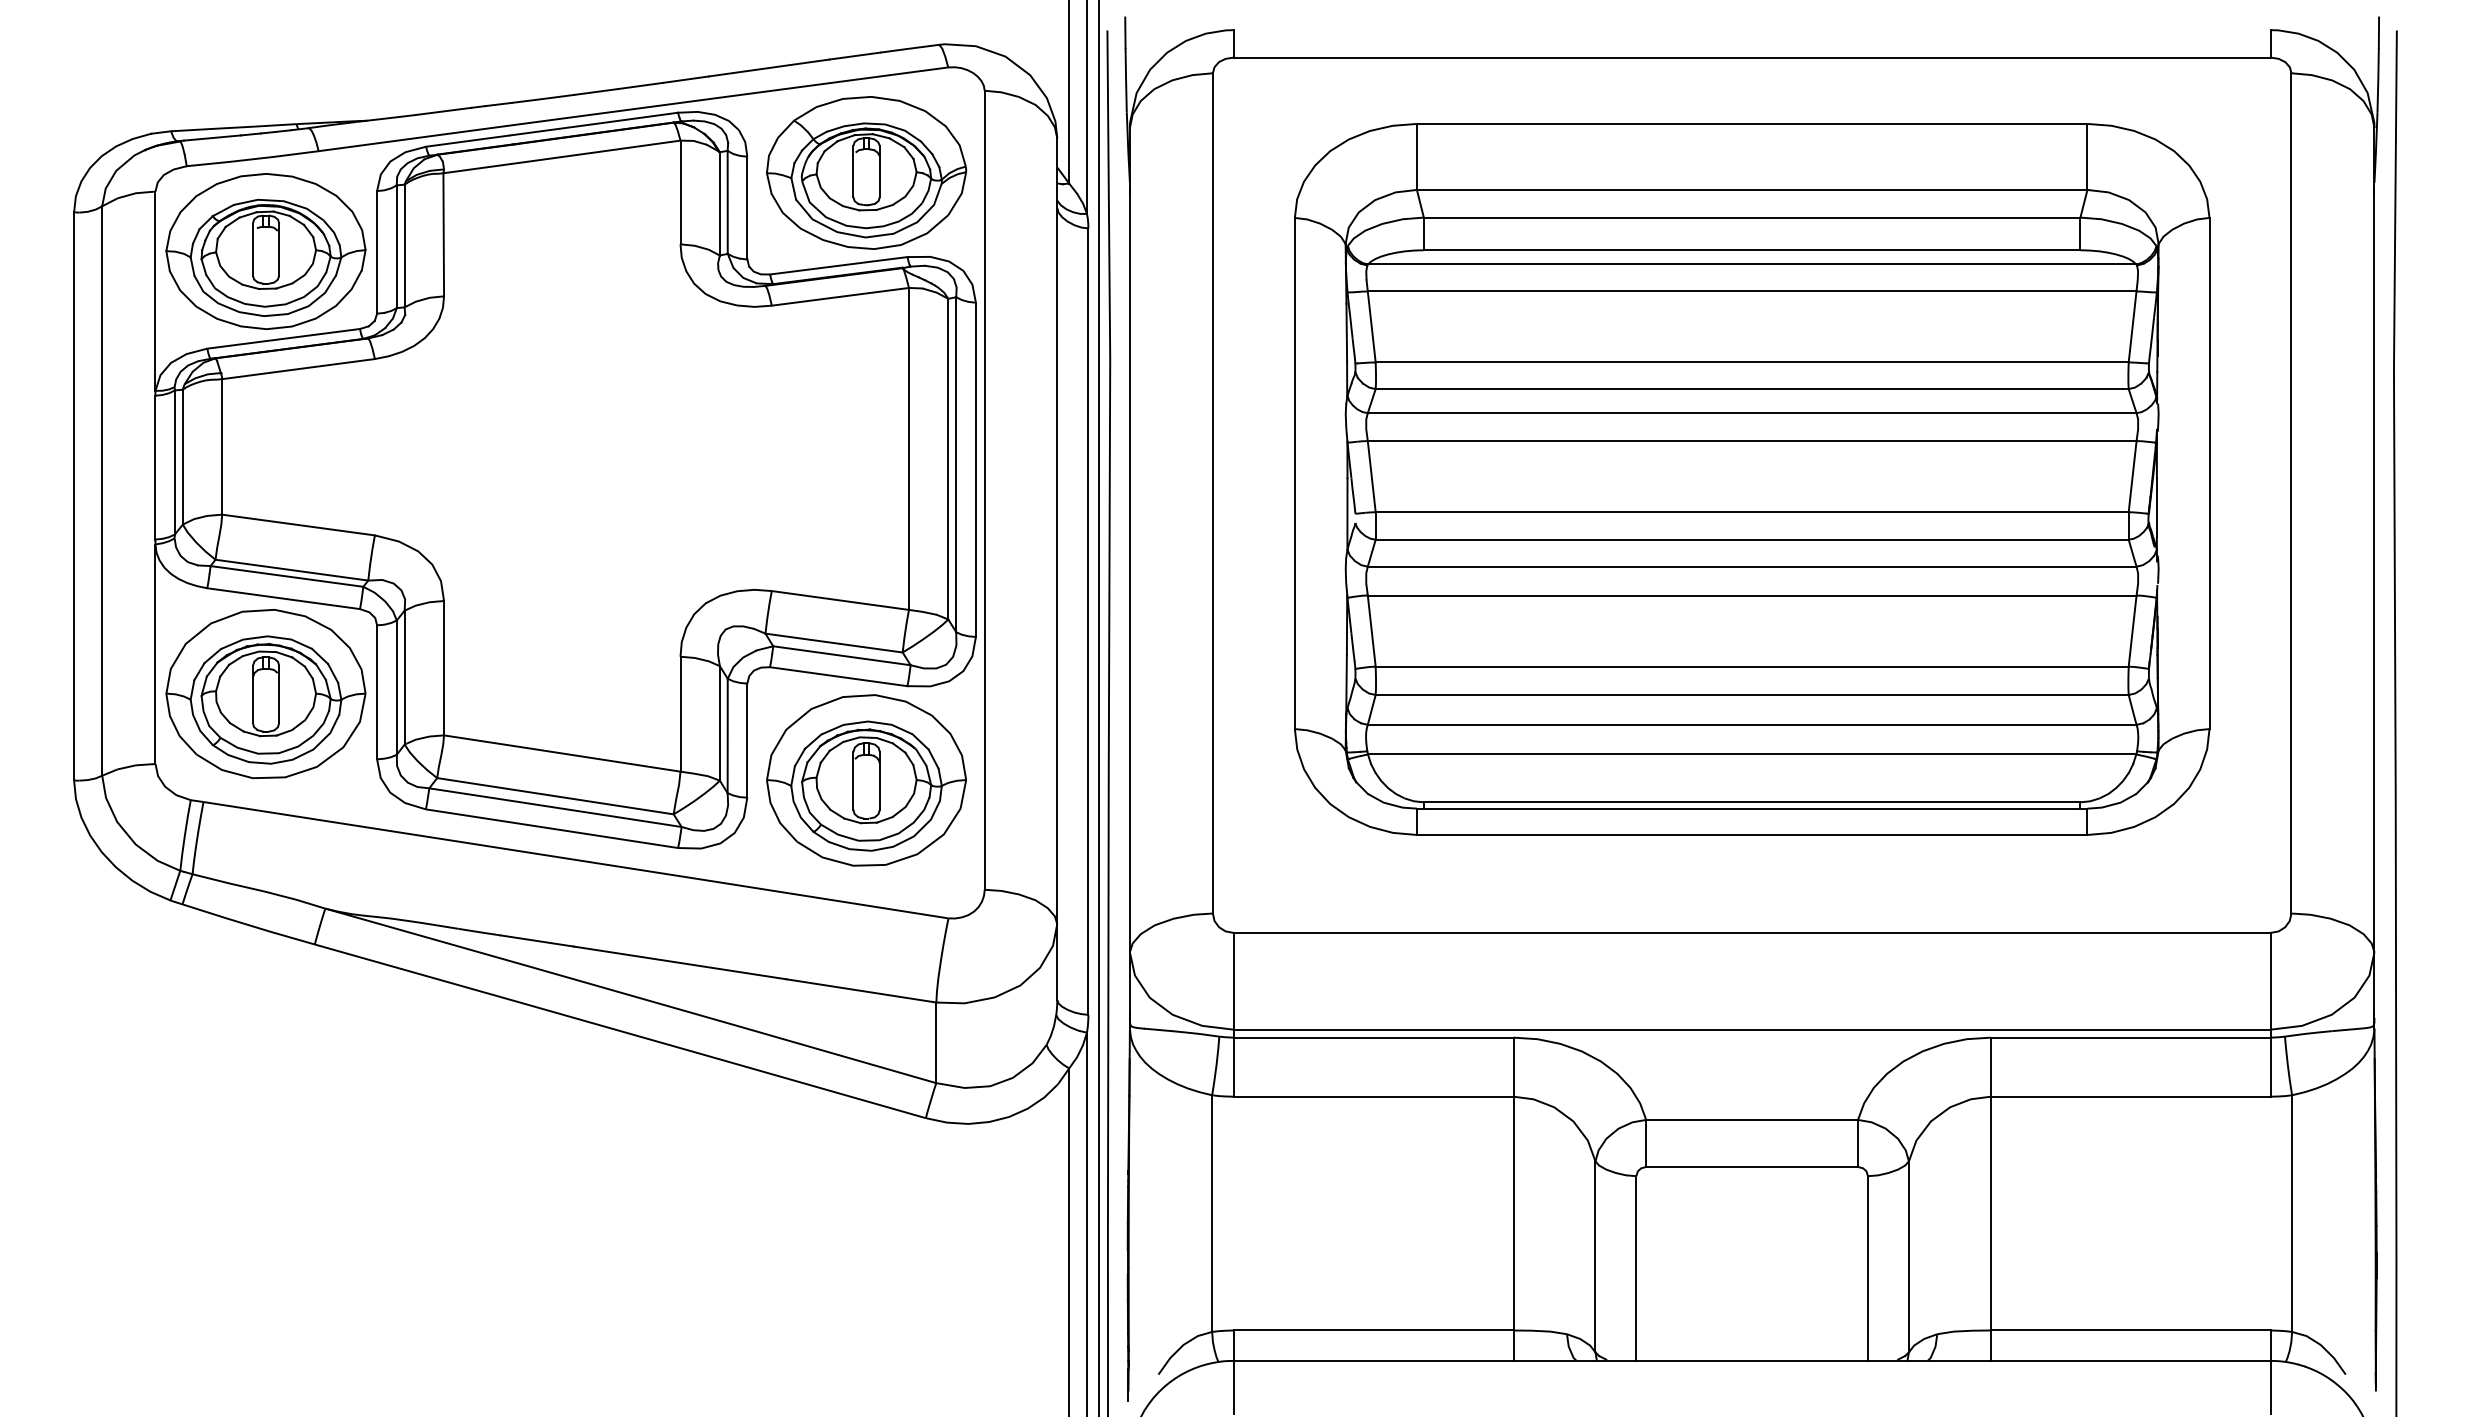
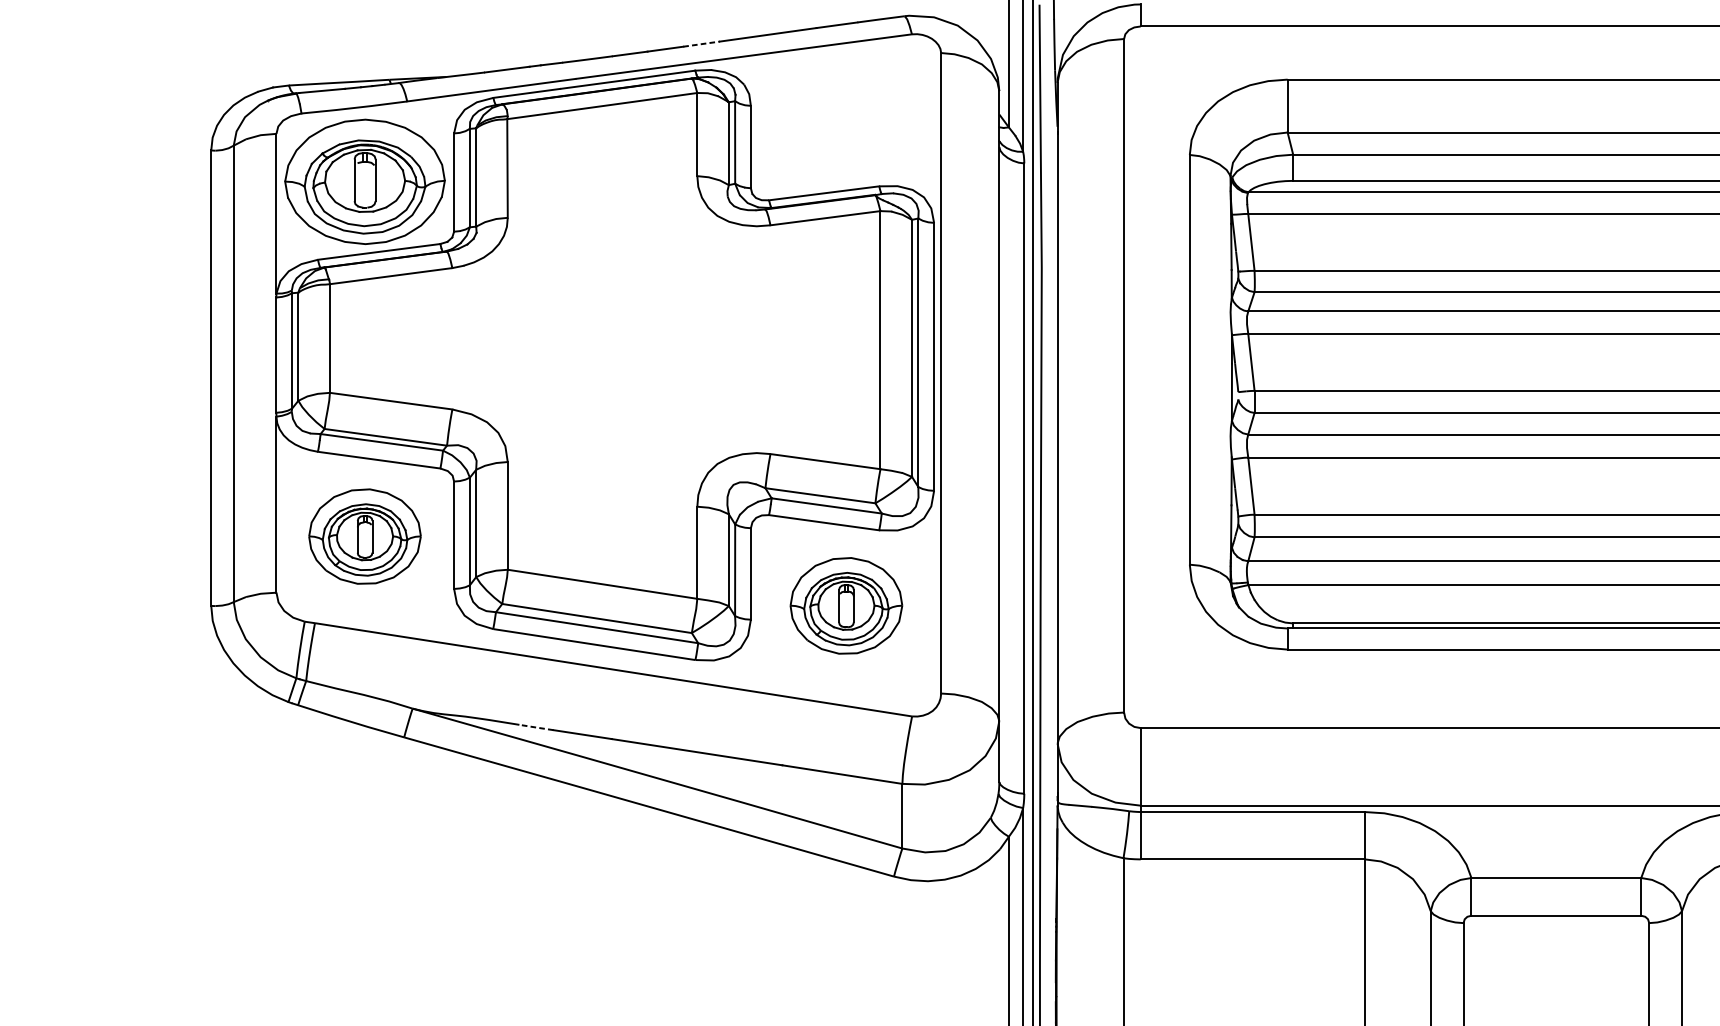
line: (686, 79) -> (702, 44), solid -> dashed
part: (866, 172) -> (846, 118), removed
part: (265, 693) -> (364, 536), size x0.7
part: (866, 780) -> (846, 605), size x0.7
line: (479, 932) -> (536, 727), solid -> dashed

